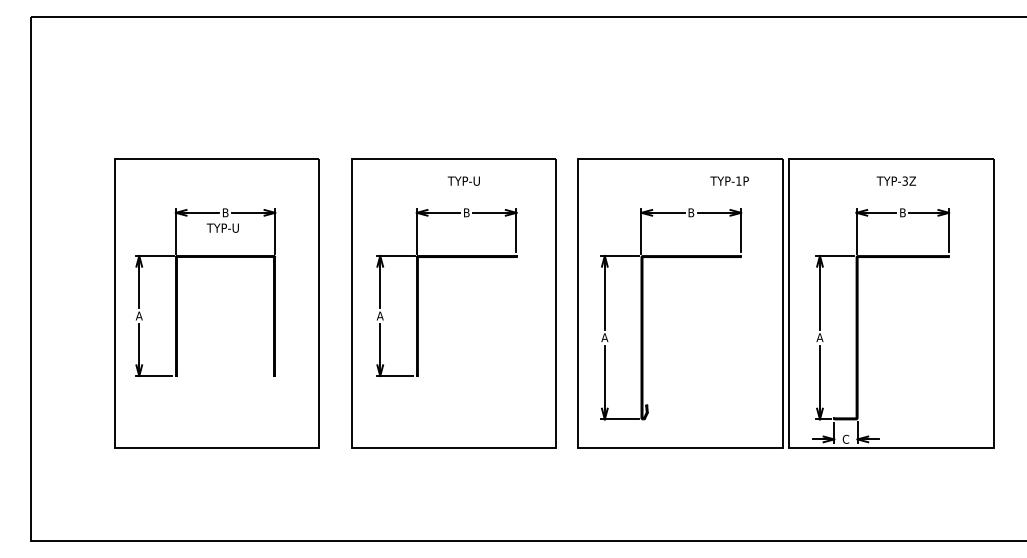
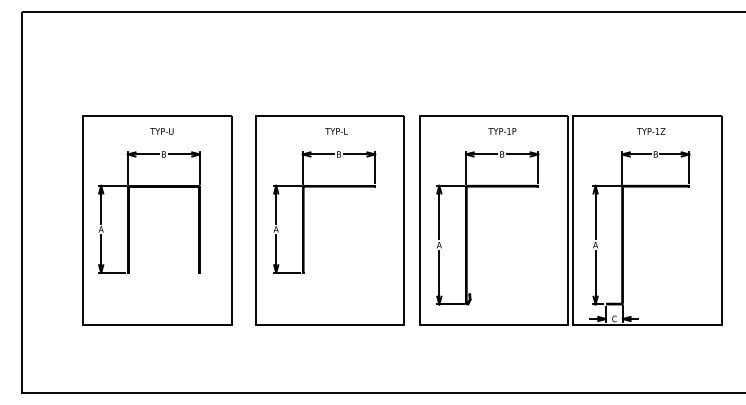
text: (476, 180) -> (346, 130), TYP-U -> TYP-L
text: (729, 180) -> (502, 130), moved
text: (904, 180) -> (656, 130), TYP-3Z -> TYP-1Z
text: (222, 227) -> (161, 130), moved

